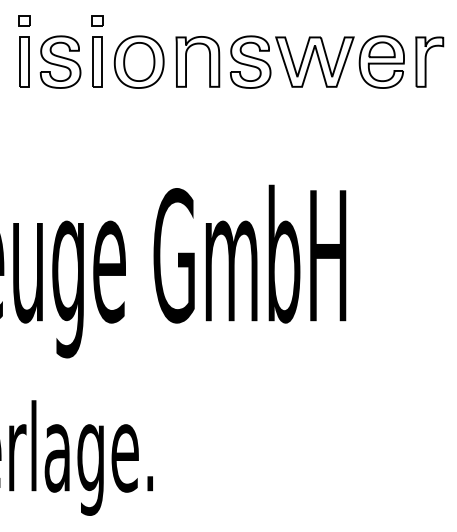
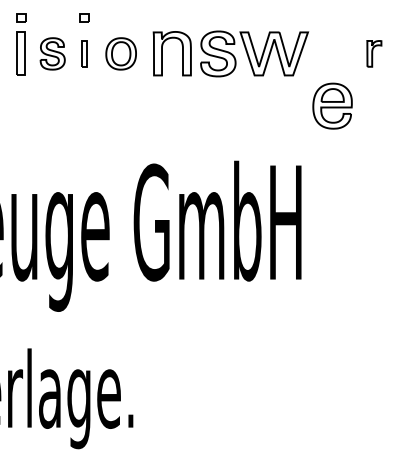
part: (60, 61) -> (52, 53), size x0.7
part: (97, 61) -> (84, 53), size x0.6
part: (138, 61) -> (120, 53), size x0.7
part: (381, 61) -> (332, 105), moved
part: (429, 61) -> (374, 53), size x0.6

